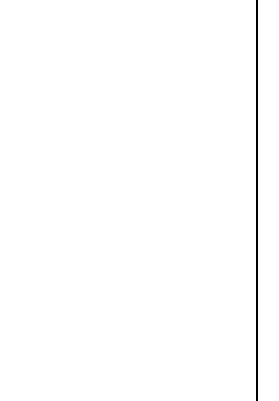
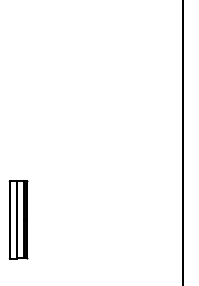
part: (25, 308) -> (18, 220), added

